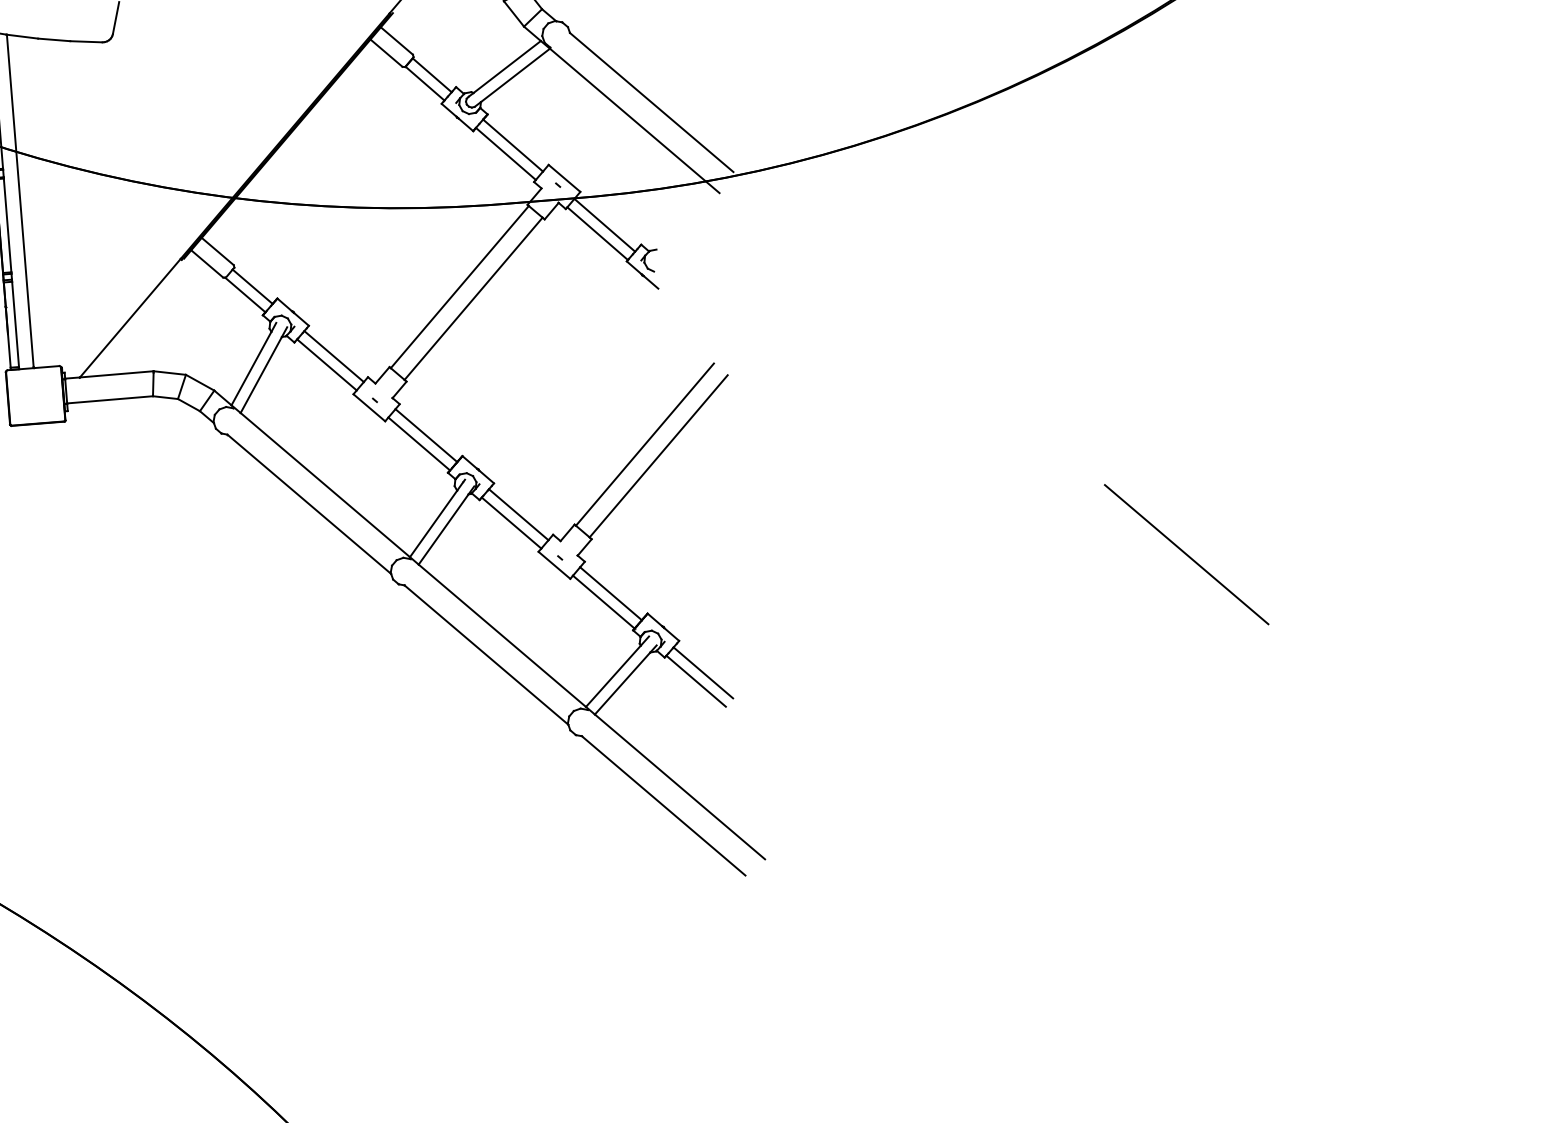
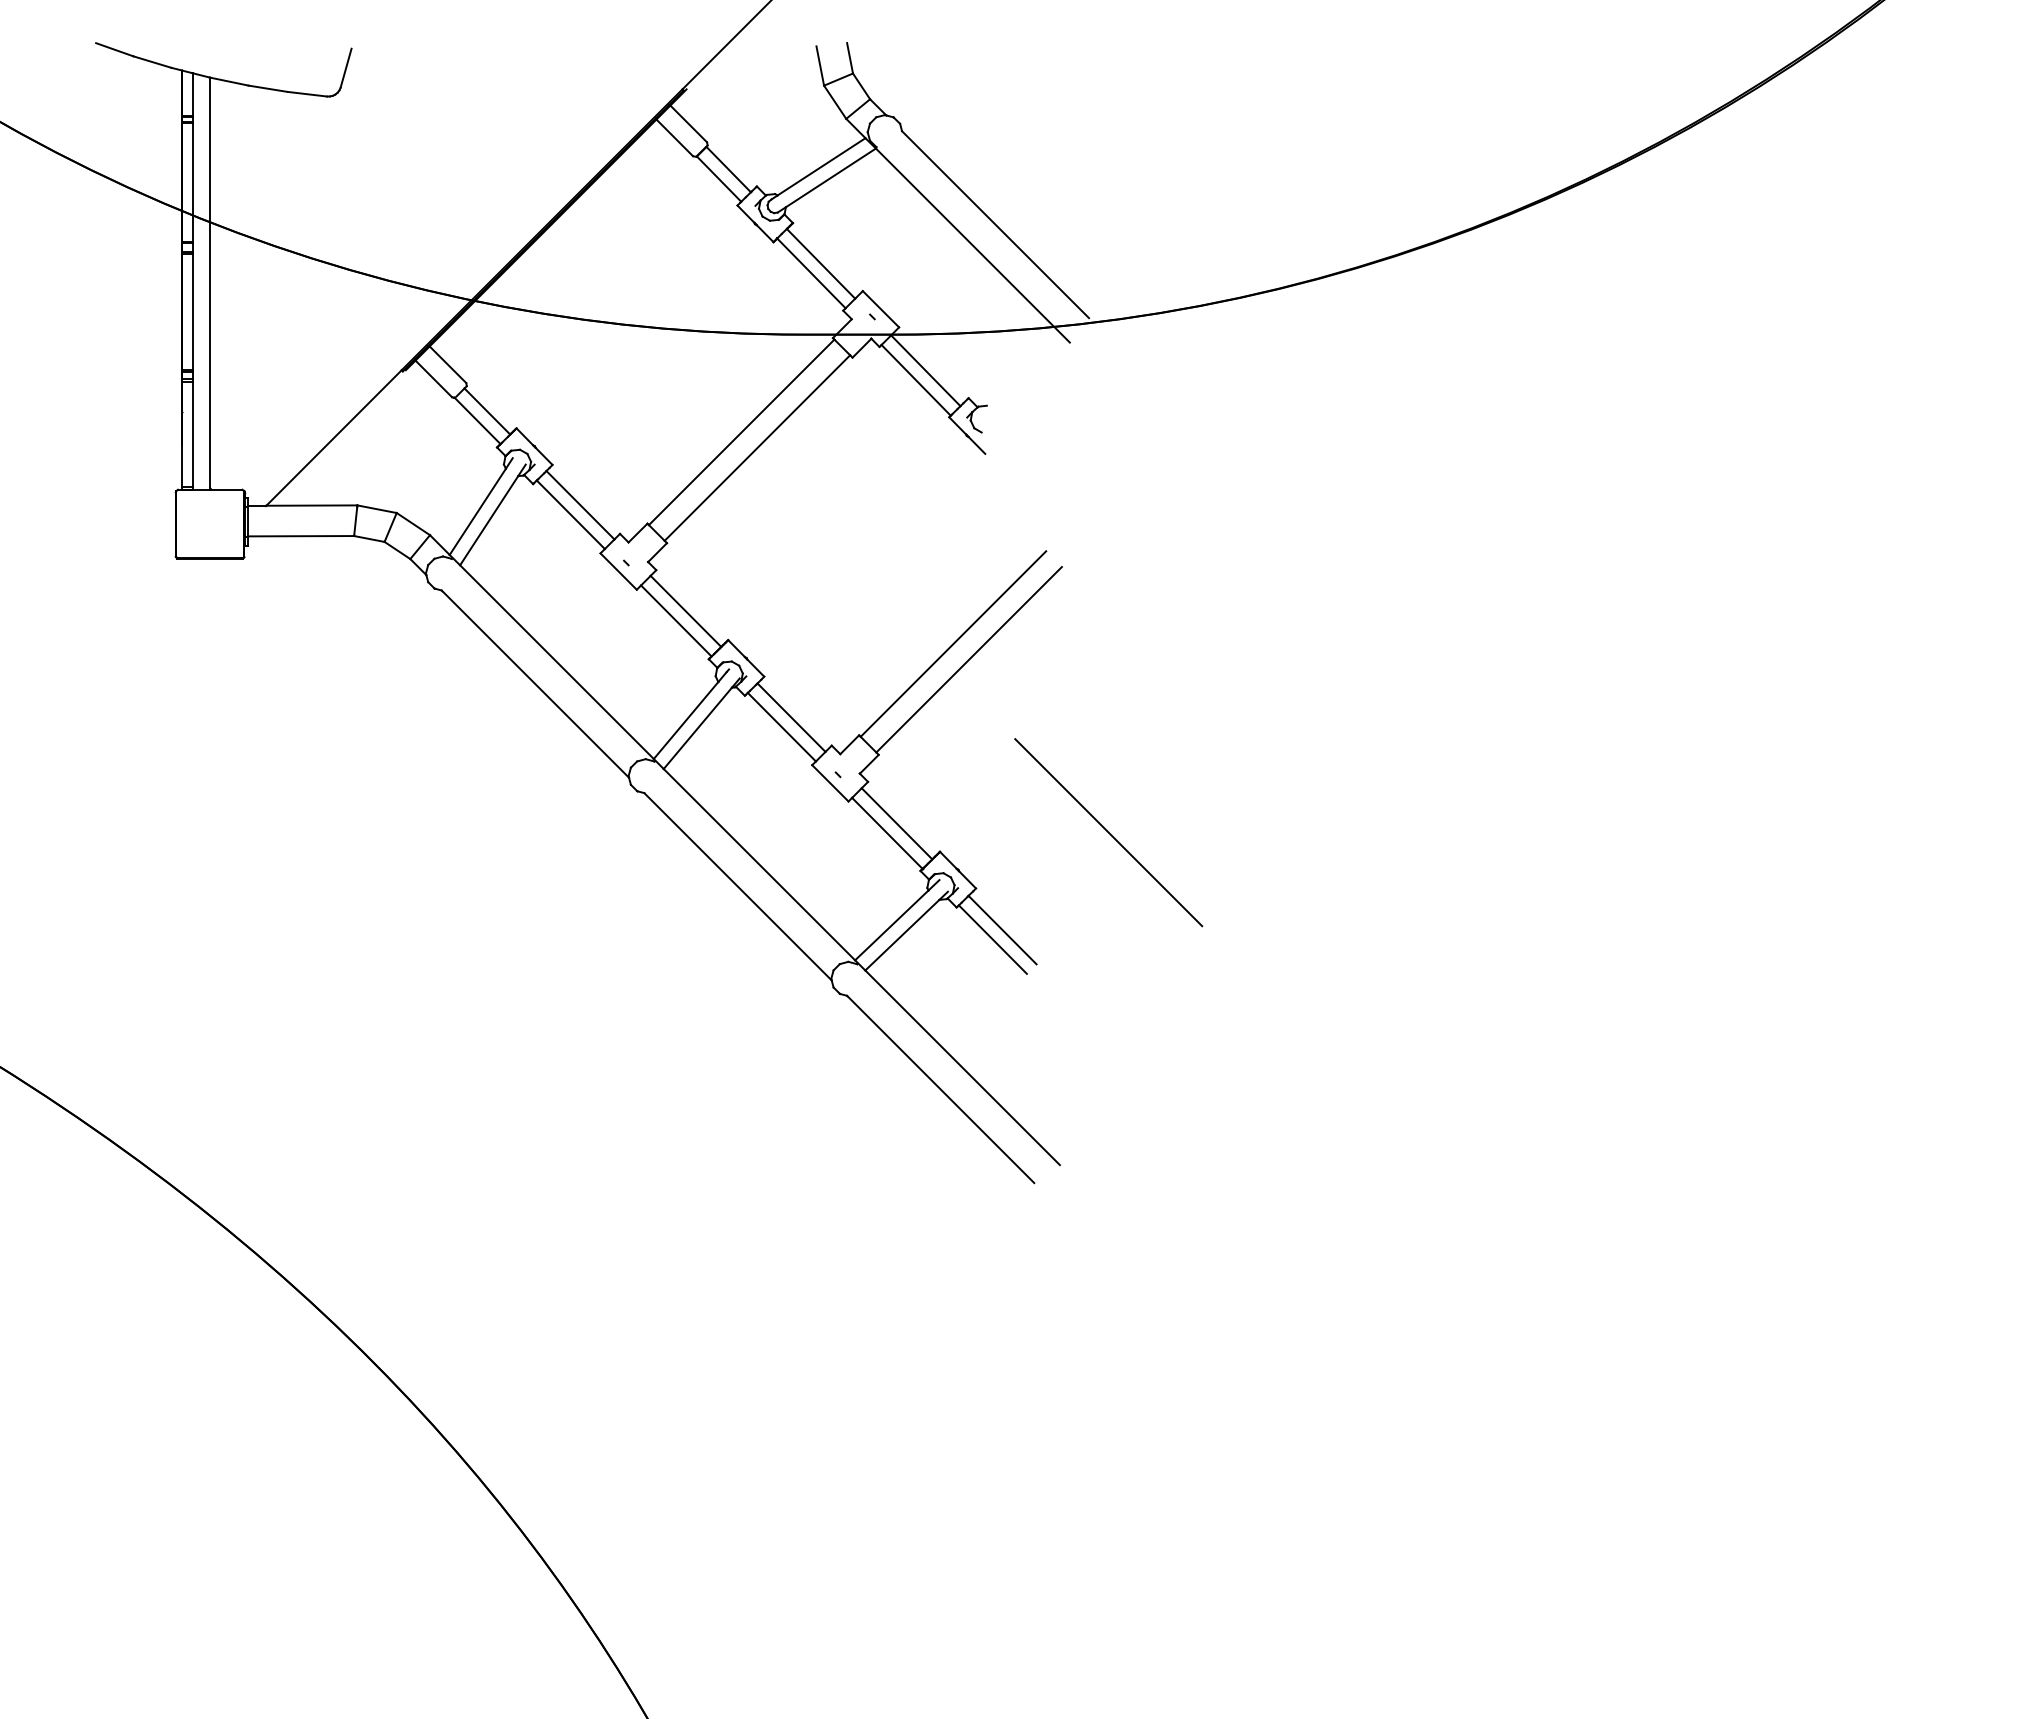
line: (1186, 554) -> (1108, 832), moved

